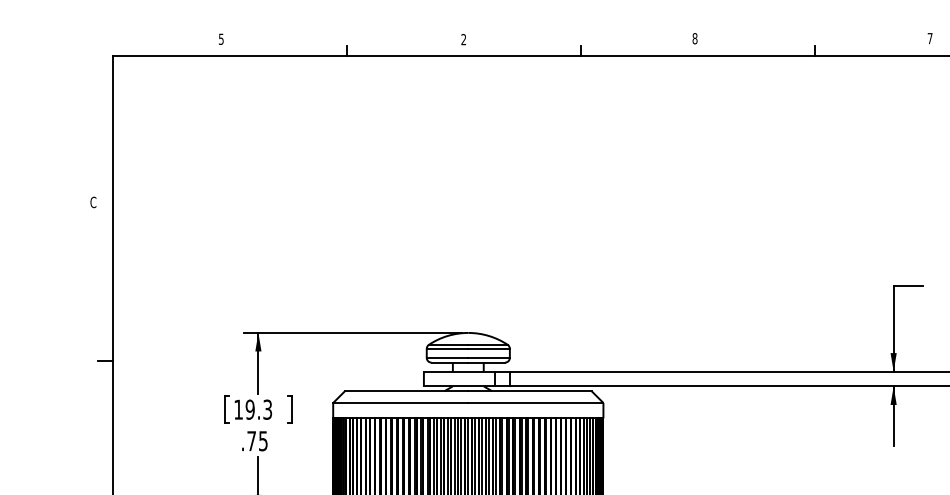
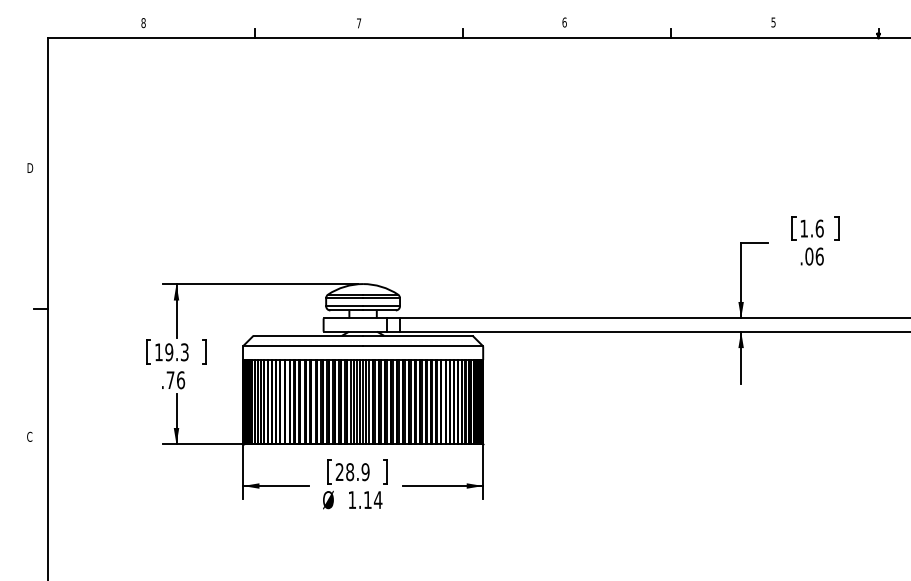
text: (694, 38) -> (564, 22), 8 -> 6
text: (930, 38) -> (773, 22), 7 -> 5
text: (221, 39) -> (143, 23), 5 -> 8
text: (463, 39) -> (358, 23), 2 -> 7
text: (94, 202) -> (30, 168), C -> D
text: (264, 441) -> (181, 380), .75 -> .76

